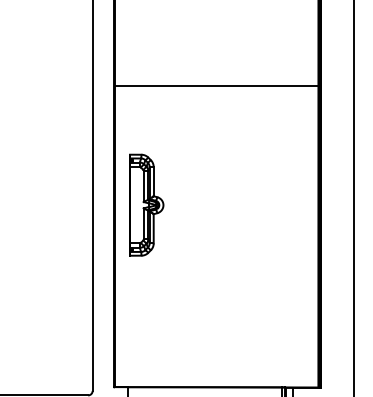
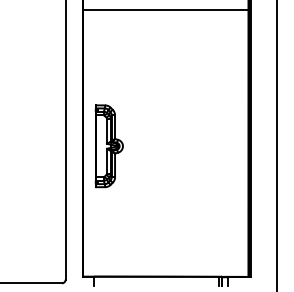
line: (216, 85) -> (165, 9), moved
part: (146, 204) -> (109, 145), moved

